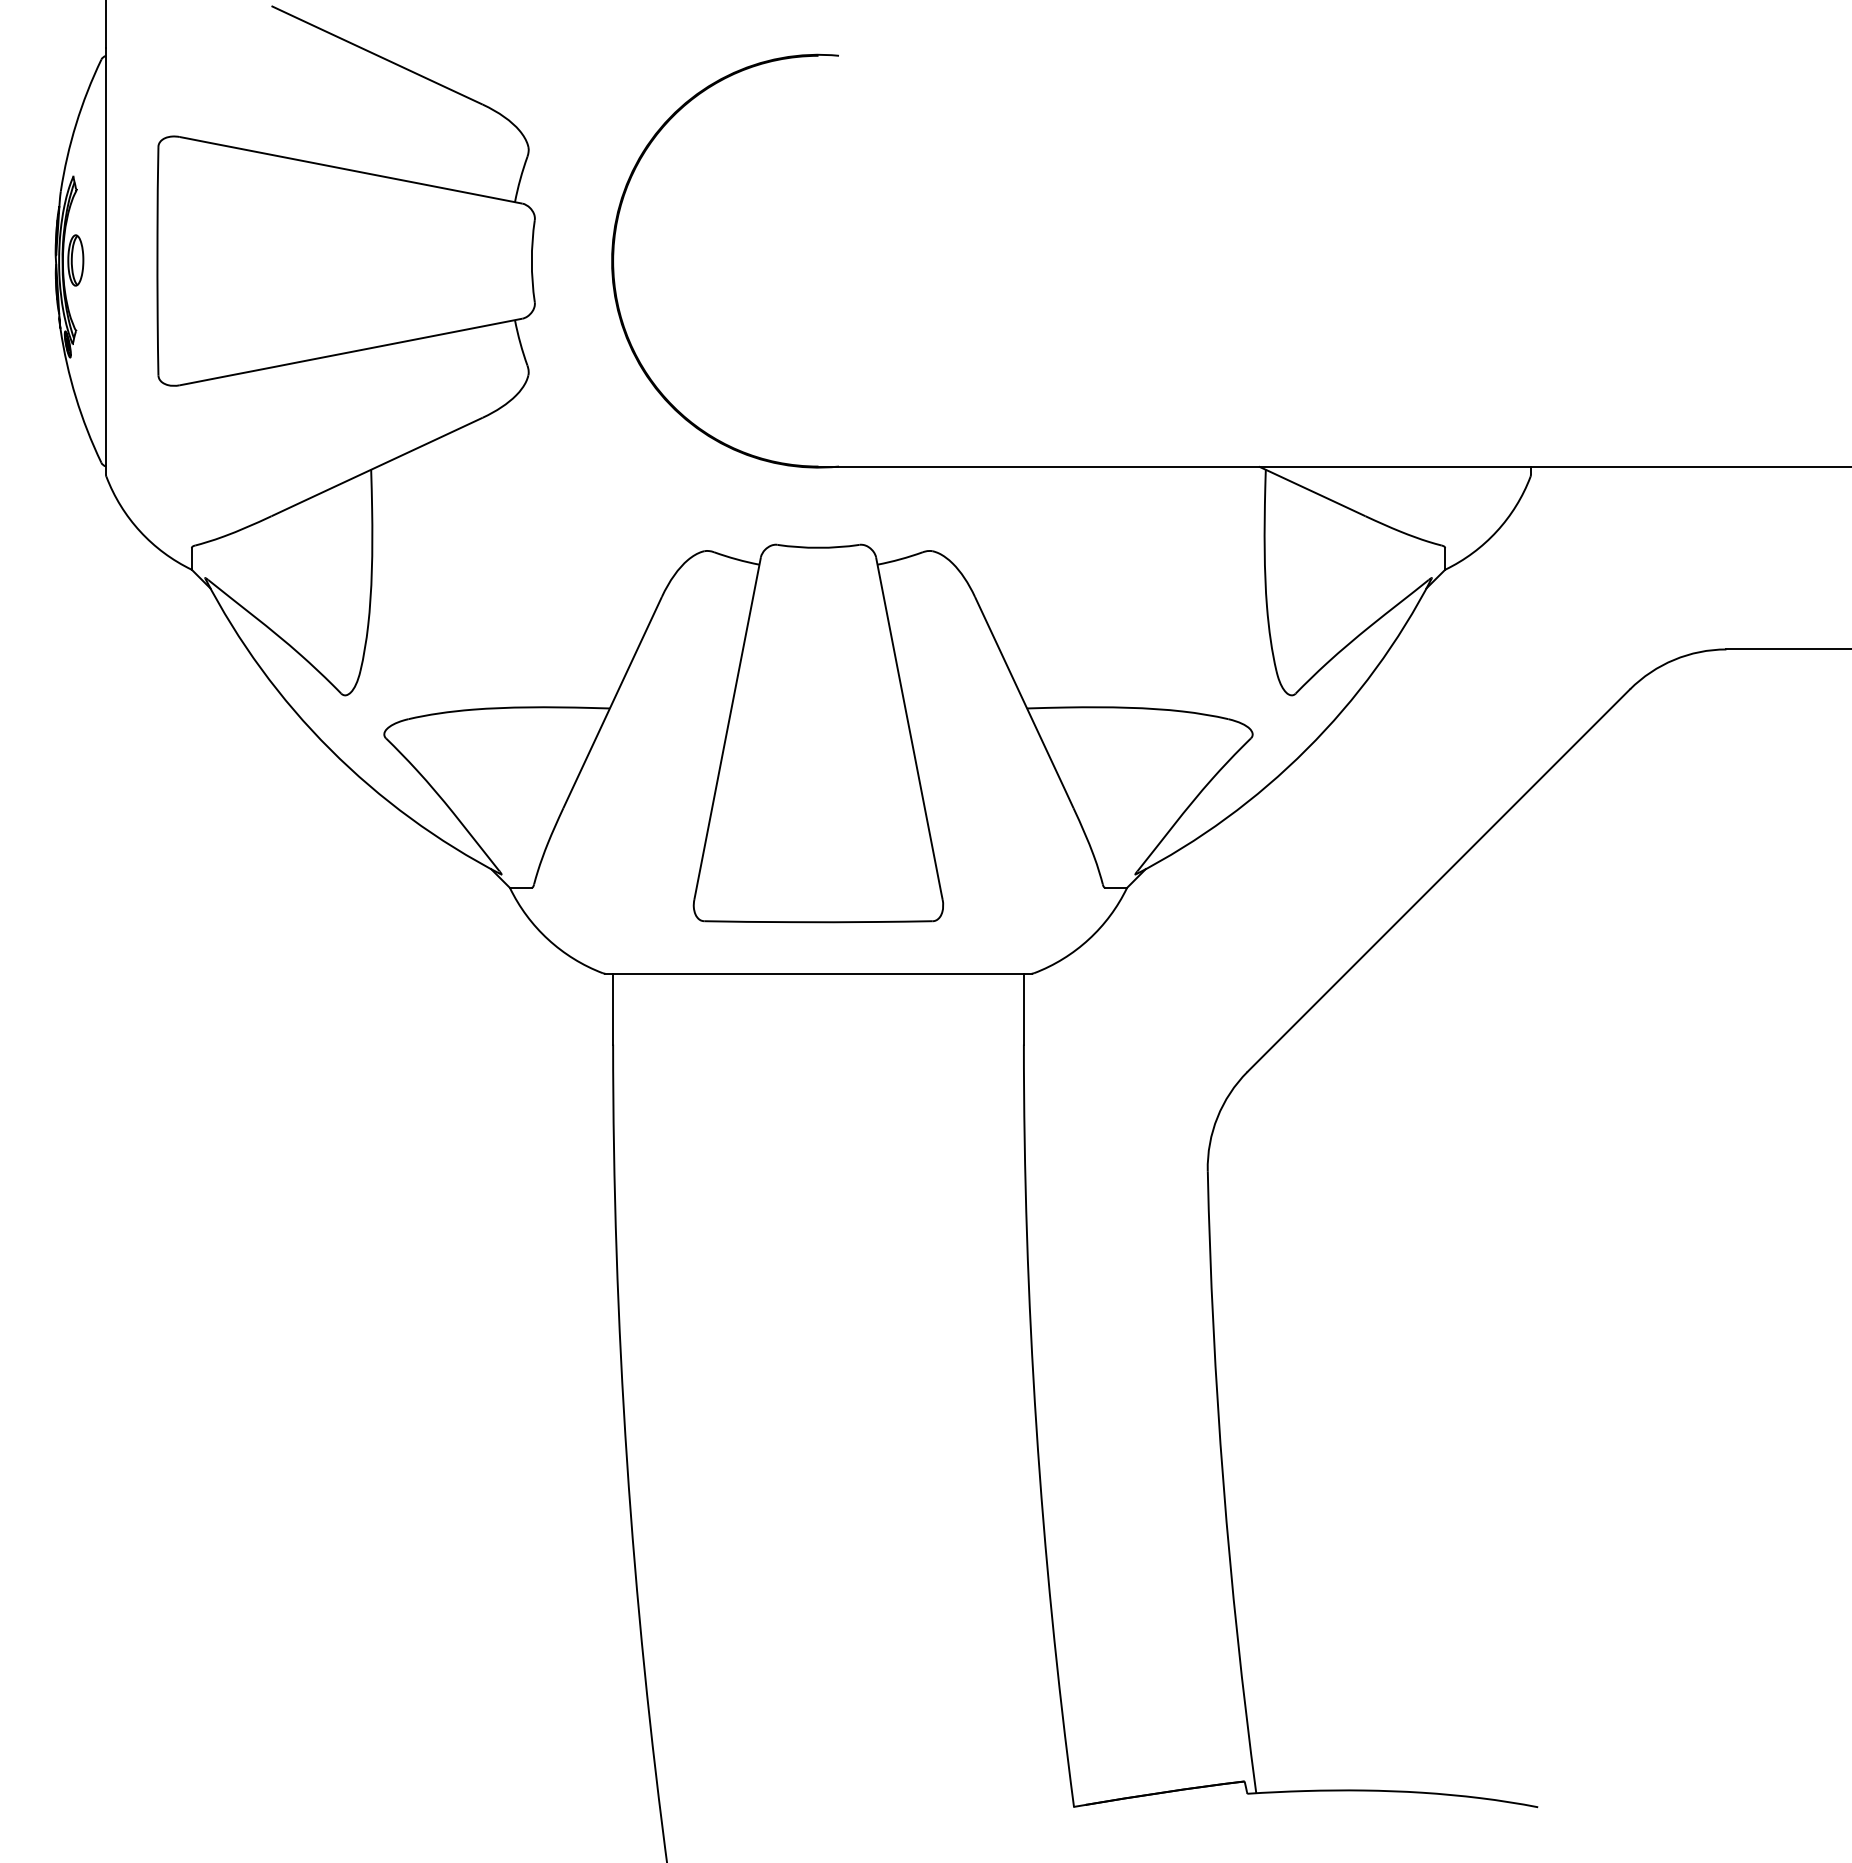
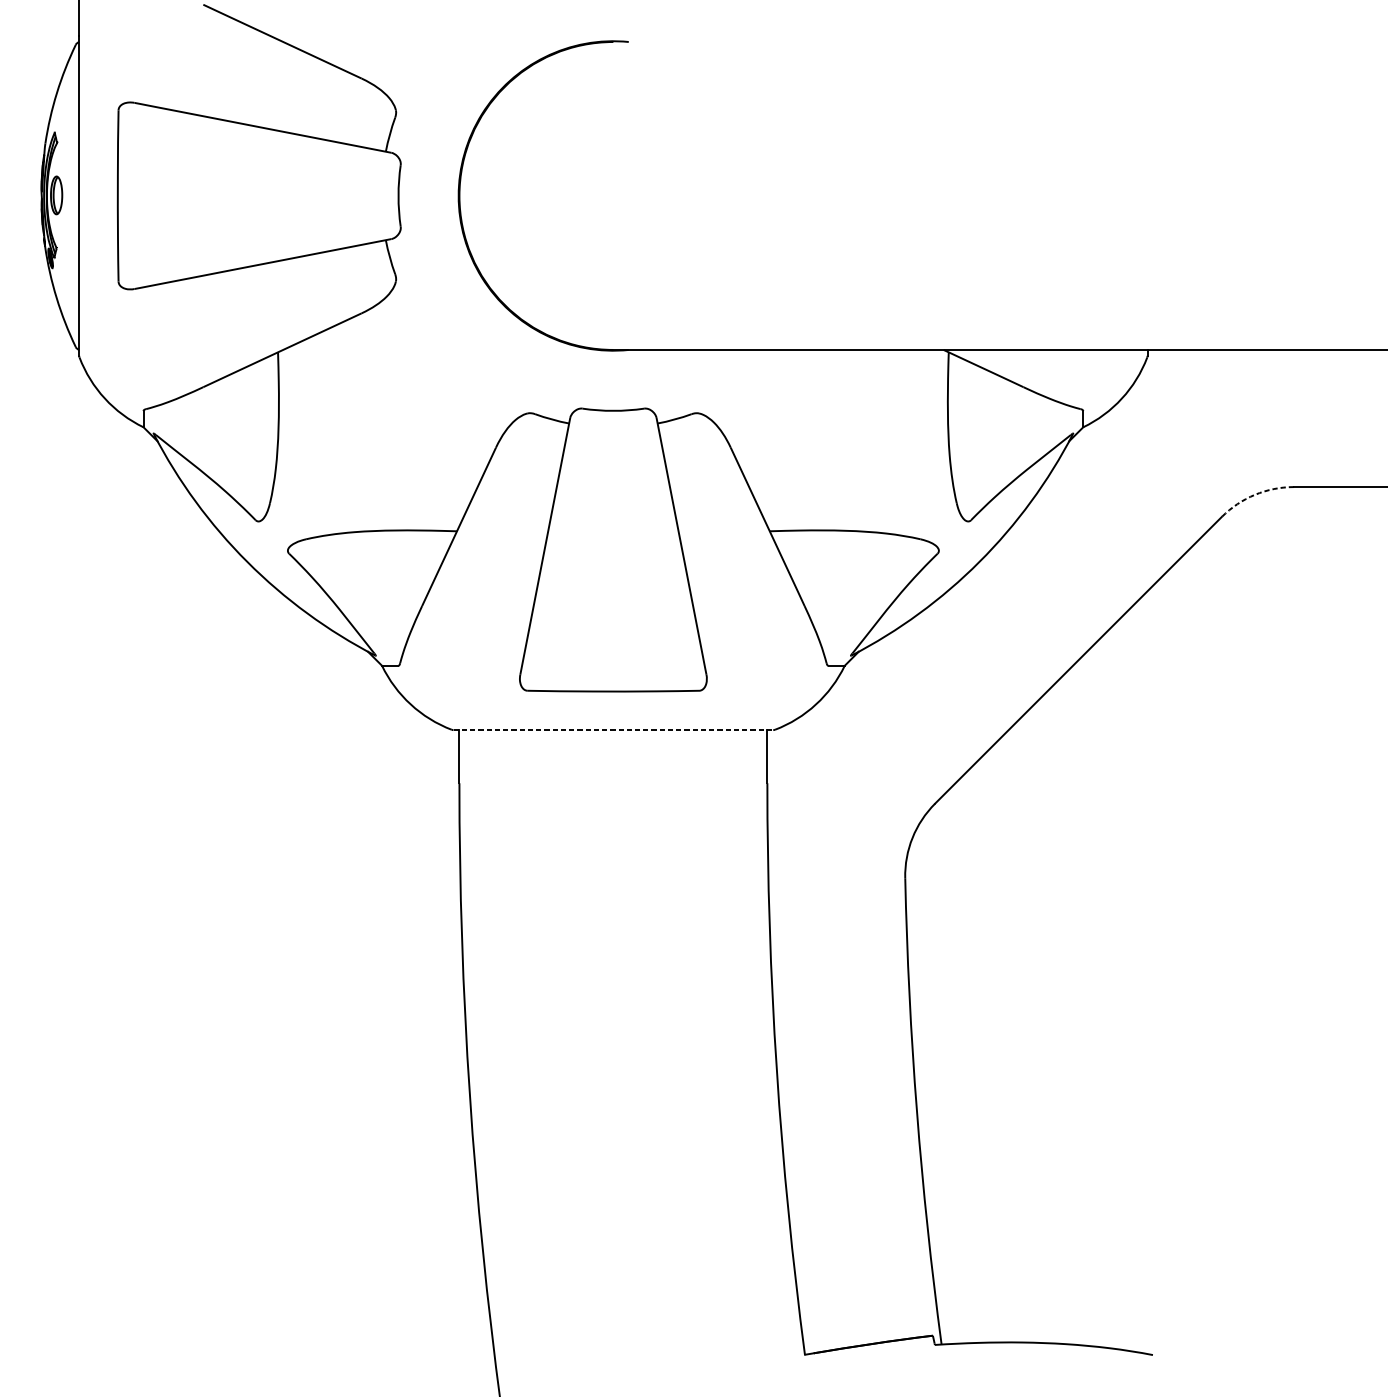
arc: (1674, 659) -> (1255, 494), solid -> dashed
line: (819, 973) -> (614, 729), solid -> dashed

